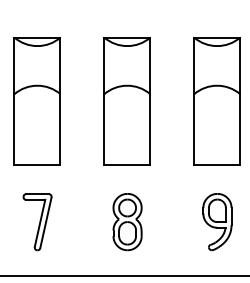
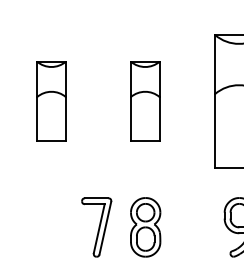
part: (36, 101) -> (50, 101), size x0.6
part: (126, 101) -> (144, 101), size x0.6
part: (37, 222) -> (96, 227), moved

